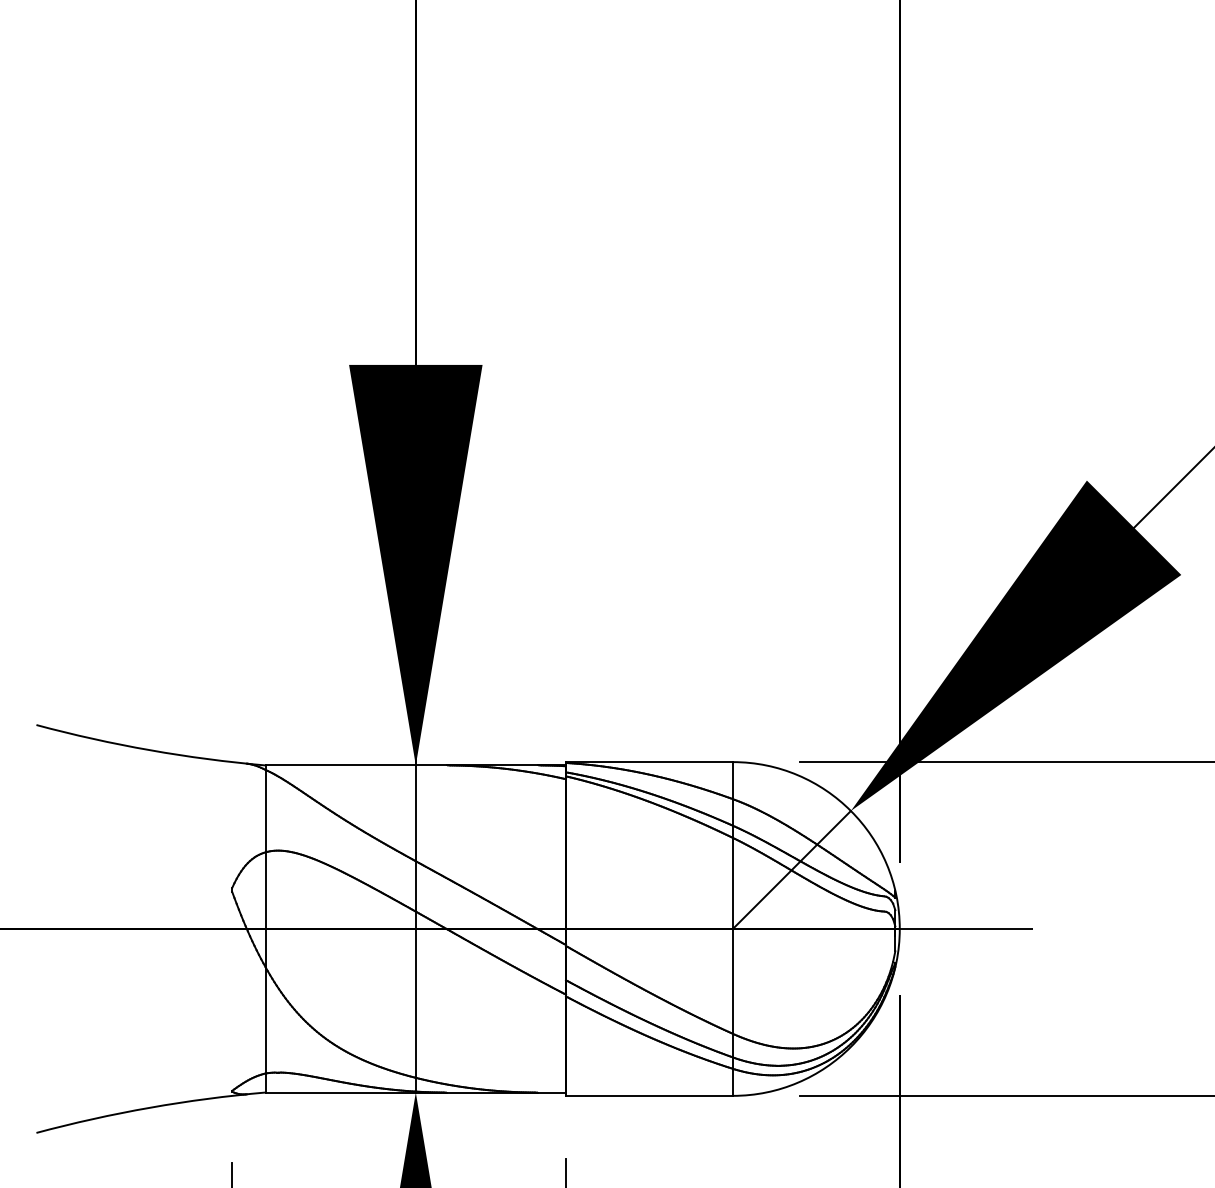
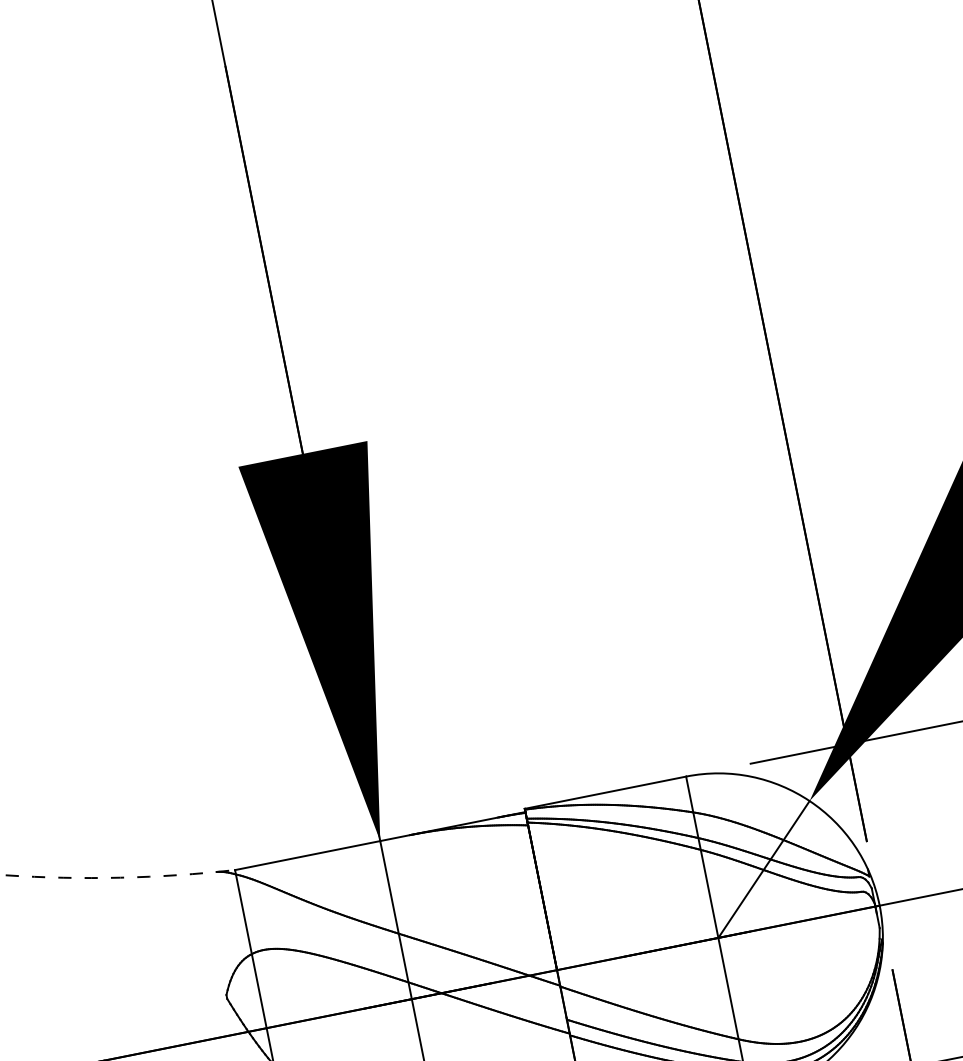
arc: (150, 750) -> (120, 877), solid -> dashed

